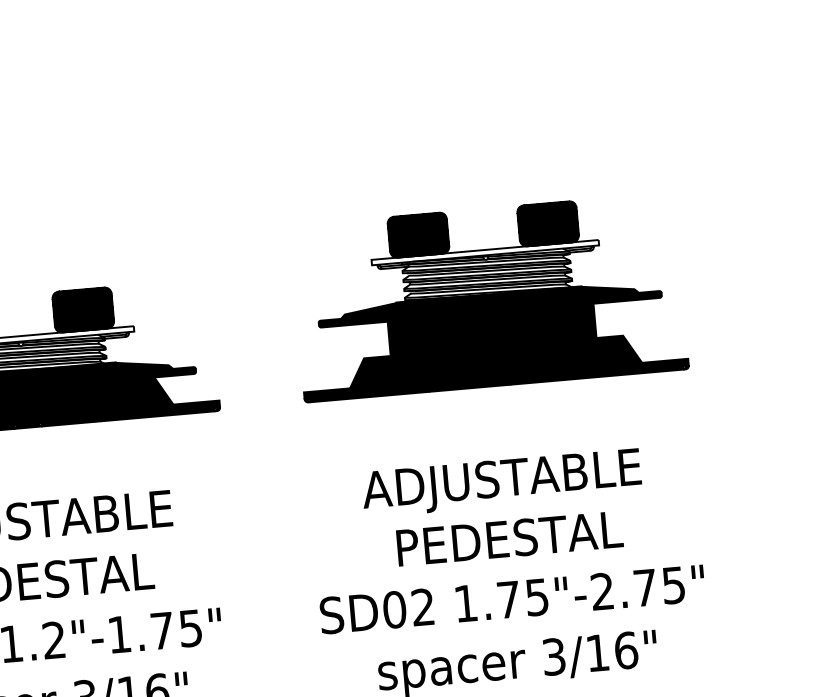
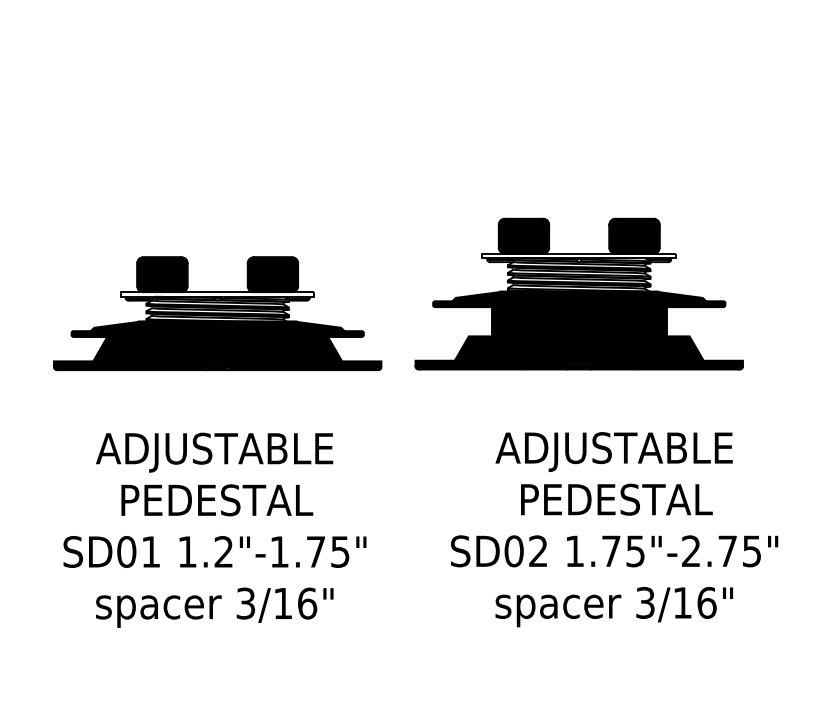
part: (488, 296) -> (578, 293), moved

